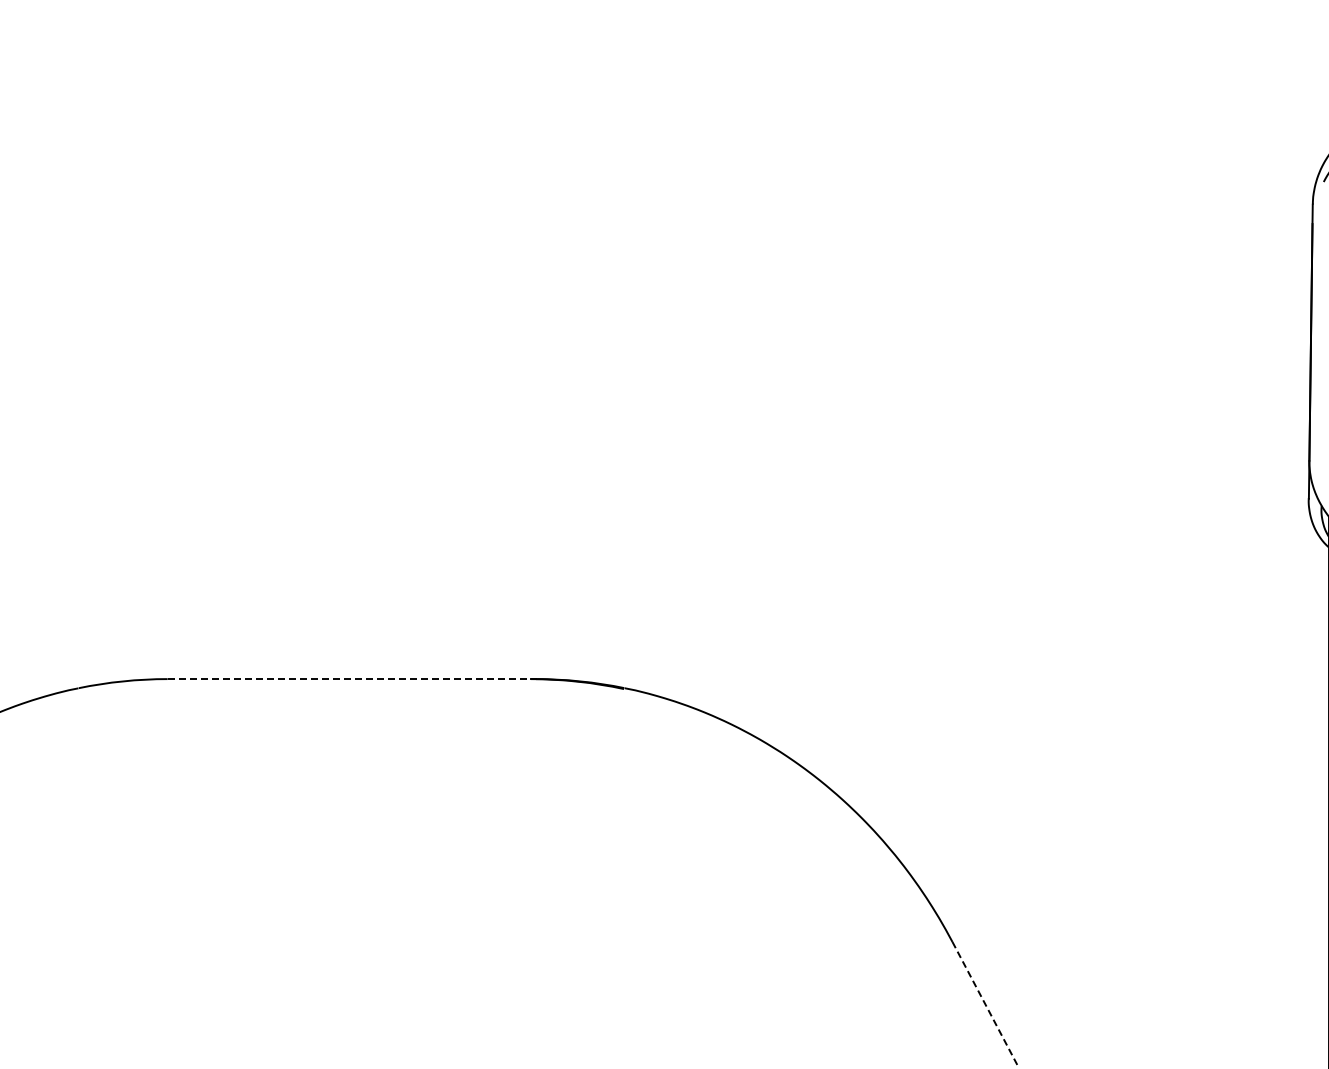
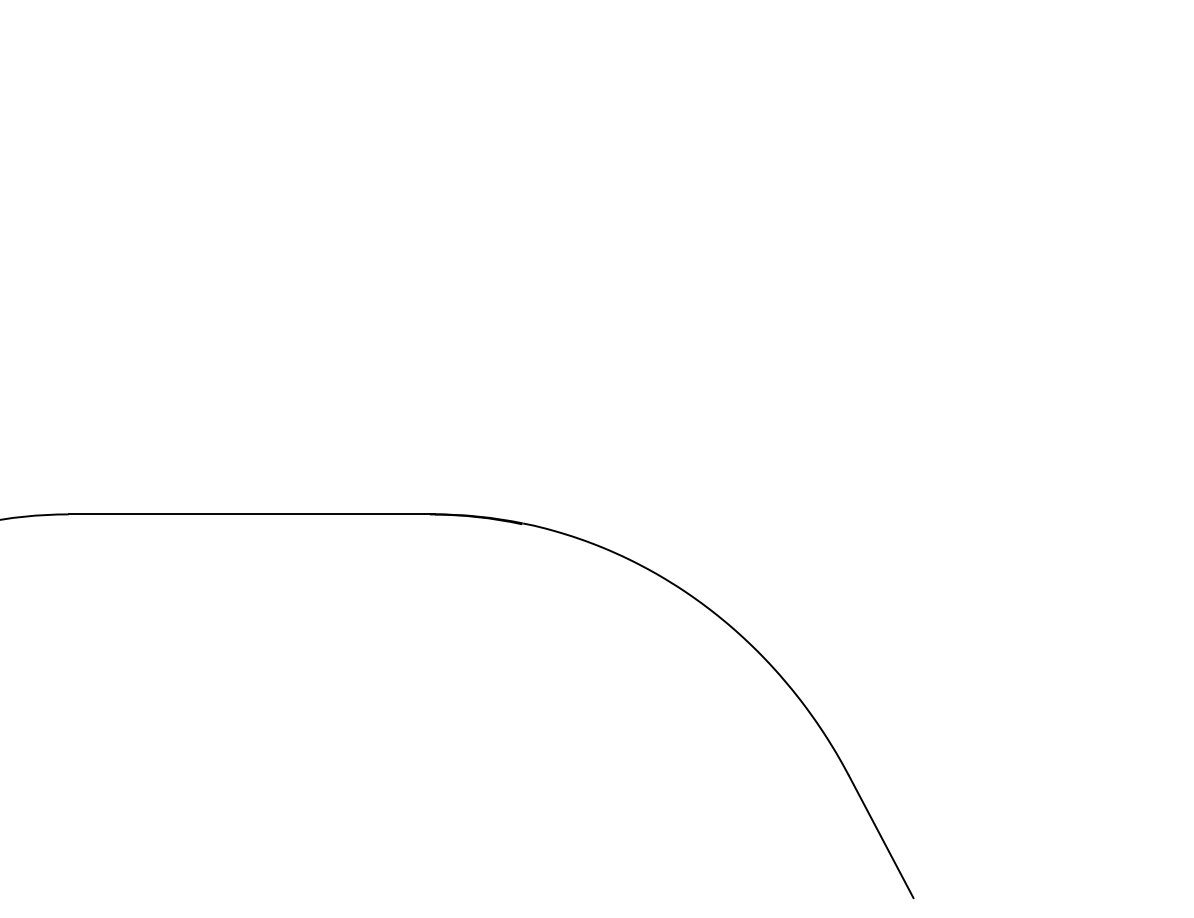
line: (349, 679) -> (249, 514), dashed -> solid
line: (984, 1002) -> (880, 835), dashed -> solid

